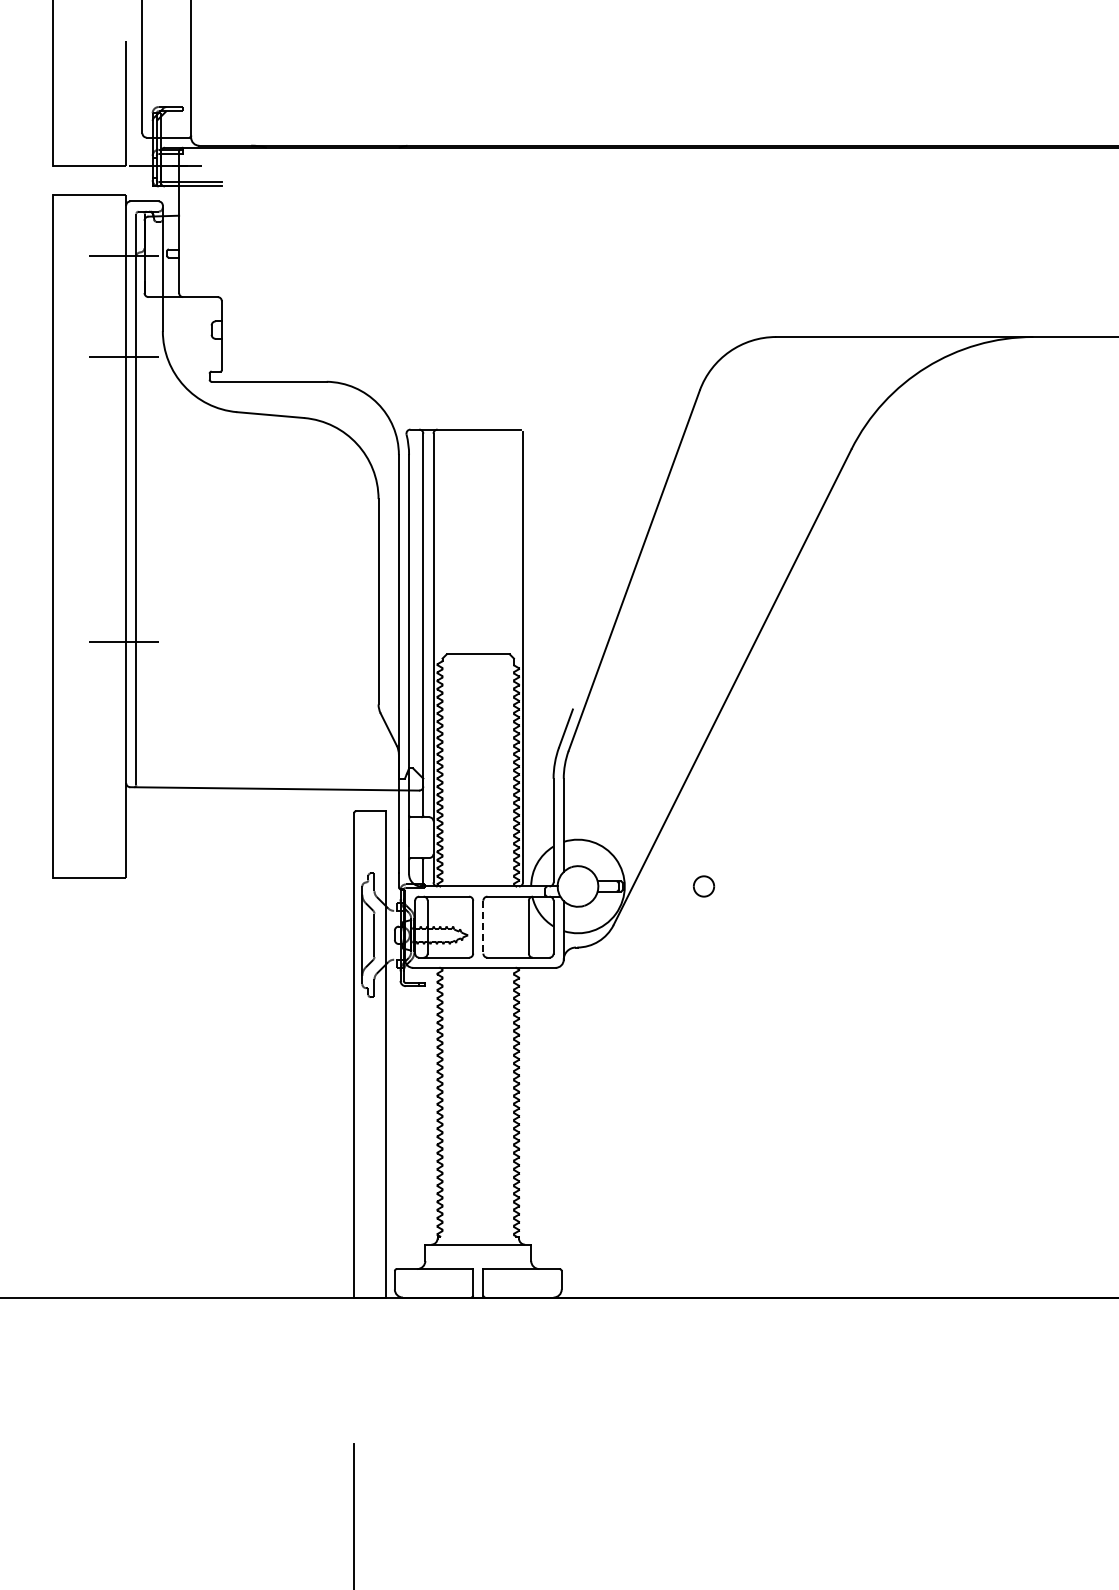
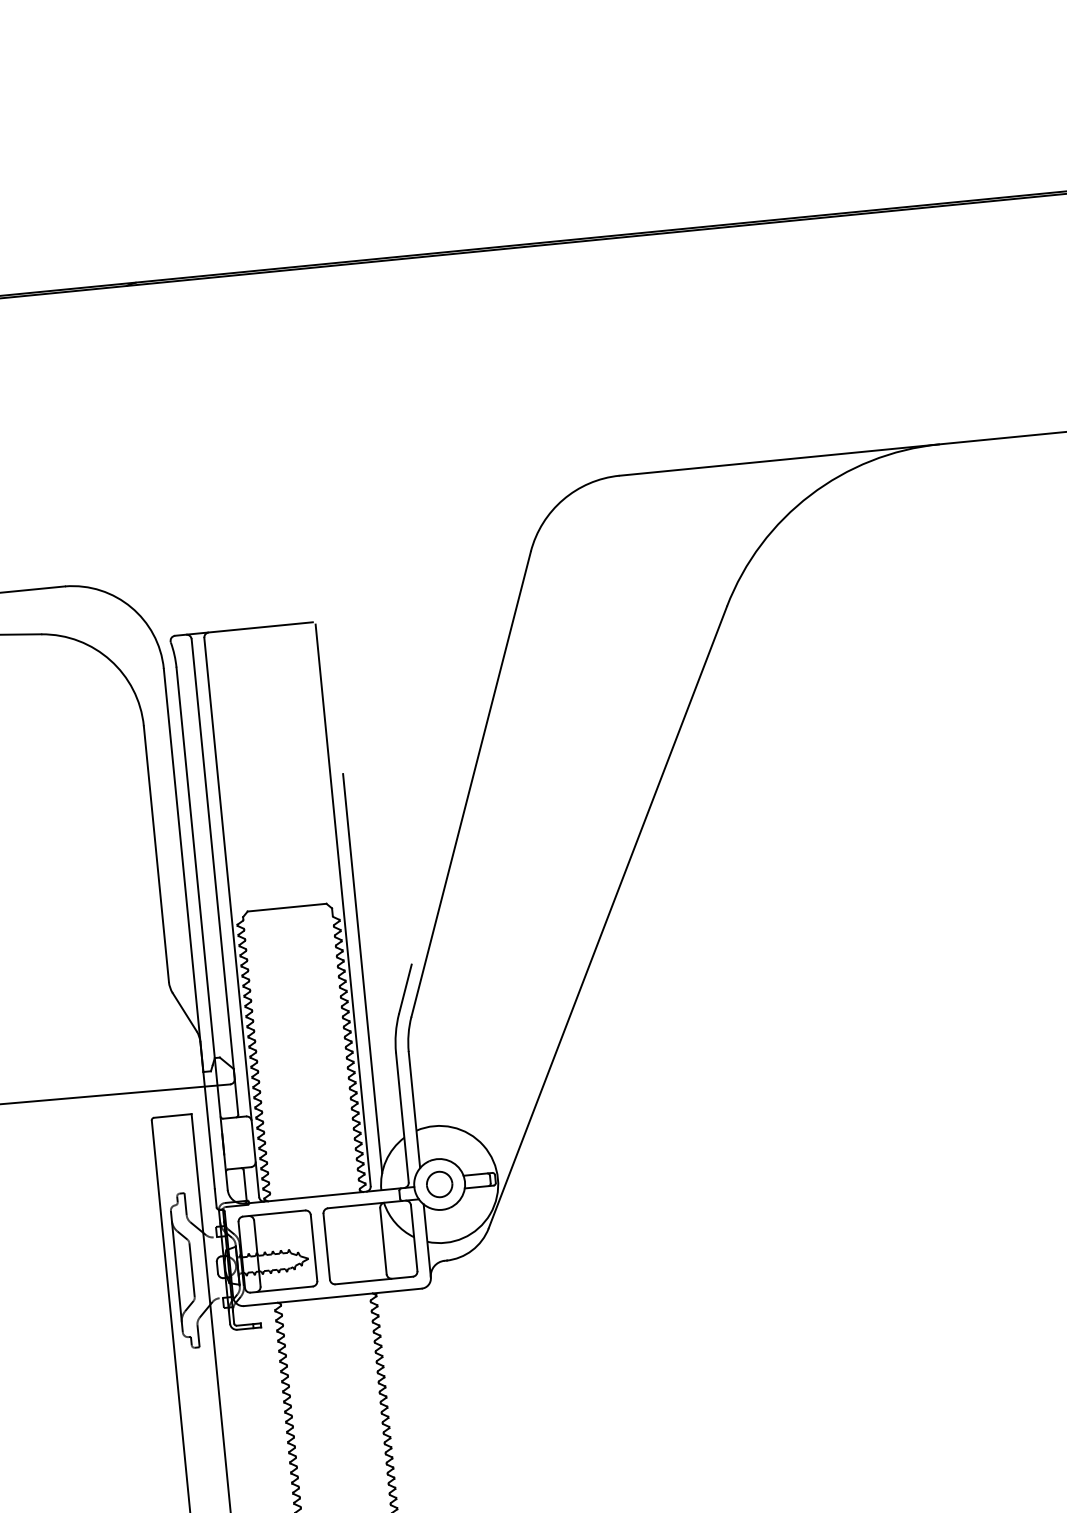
line: (533, 712) -> (362, 973), added
part: (704, 886) -> (440, 1184), moved
line: (483, 927) -> (326, 1247), dashed -> solid

